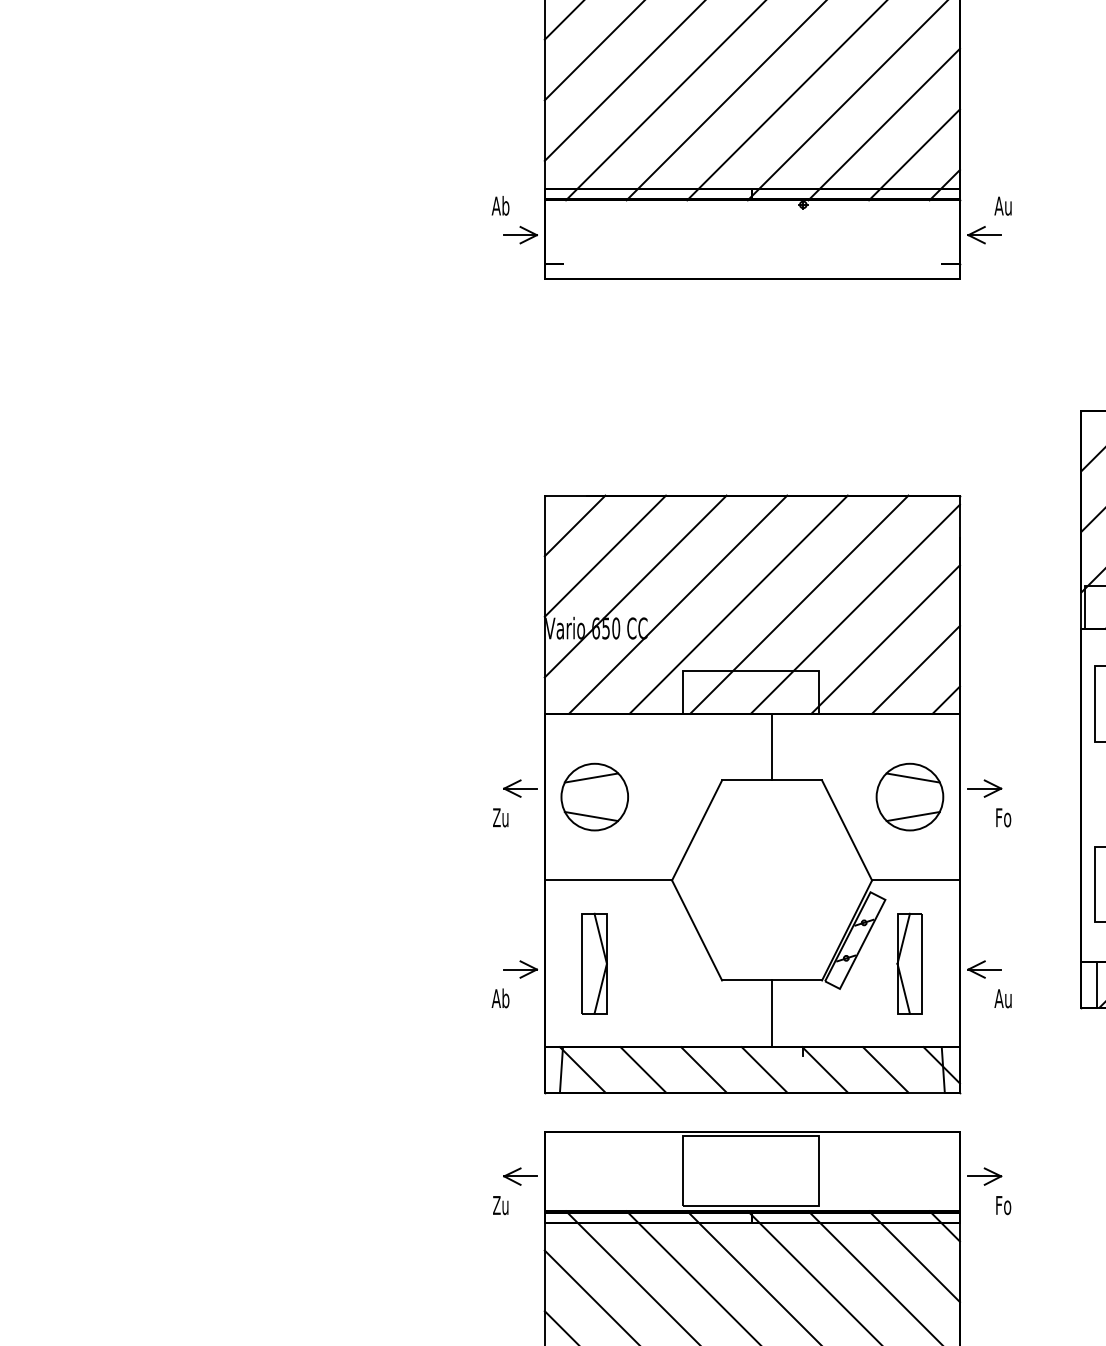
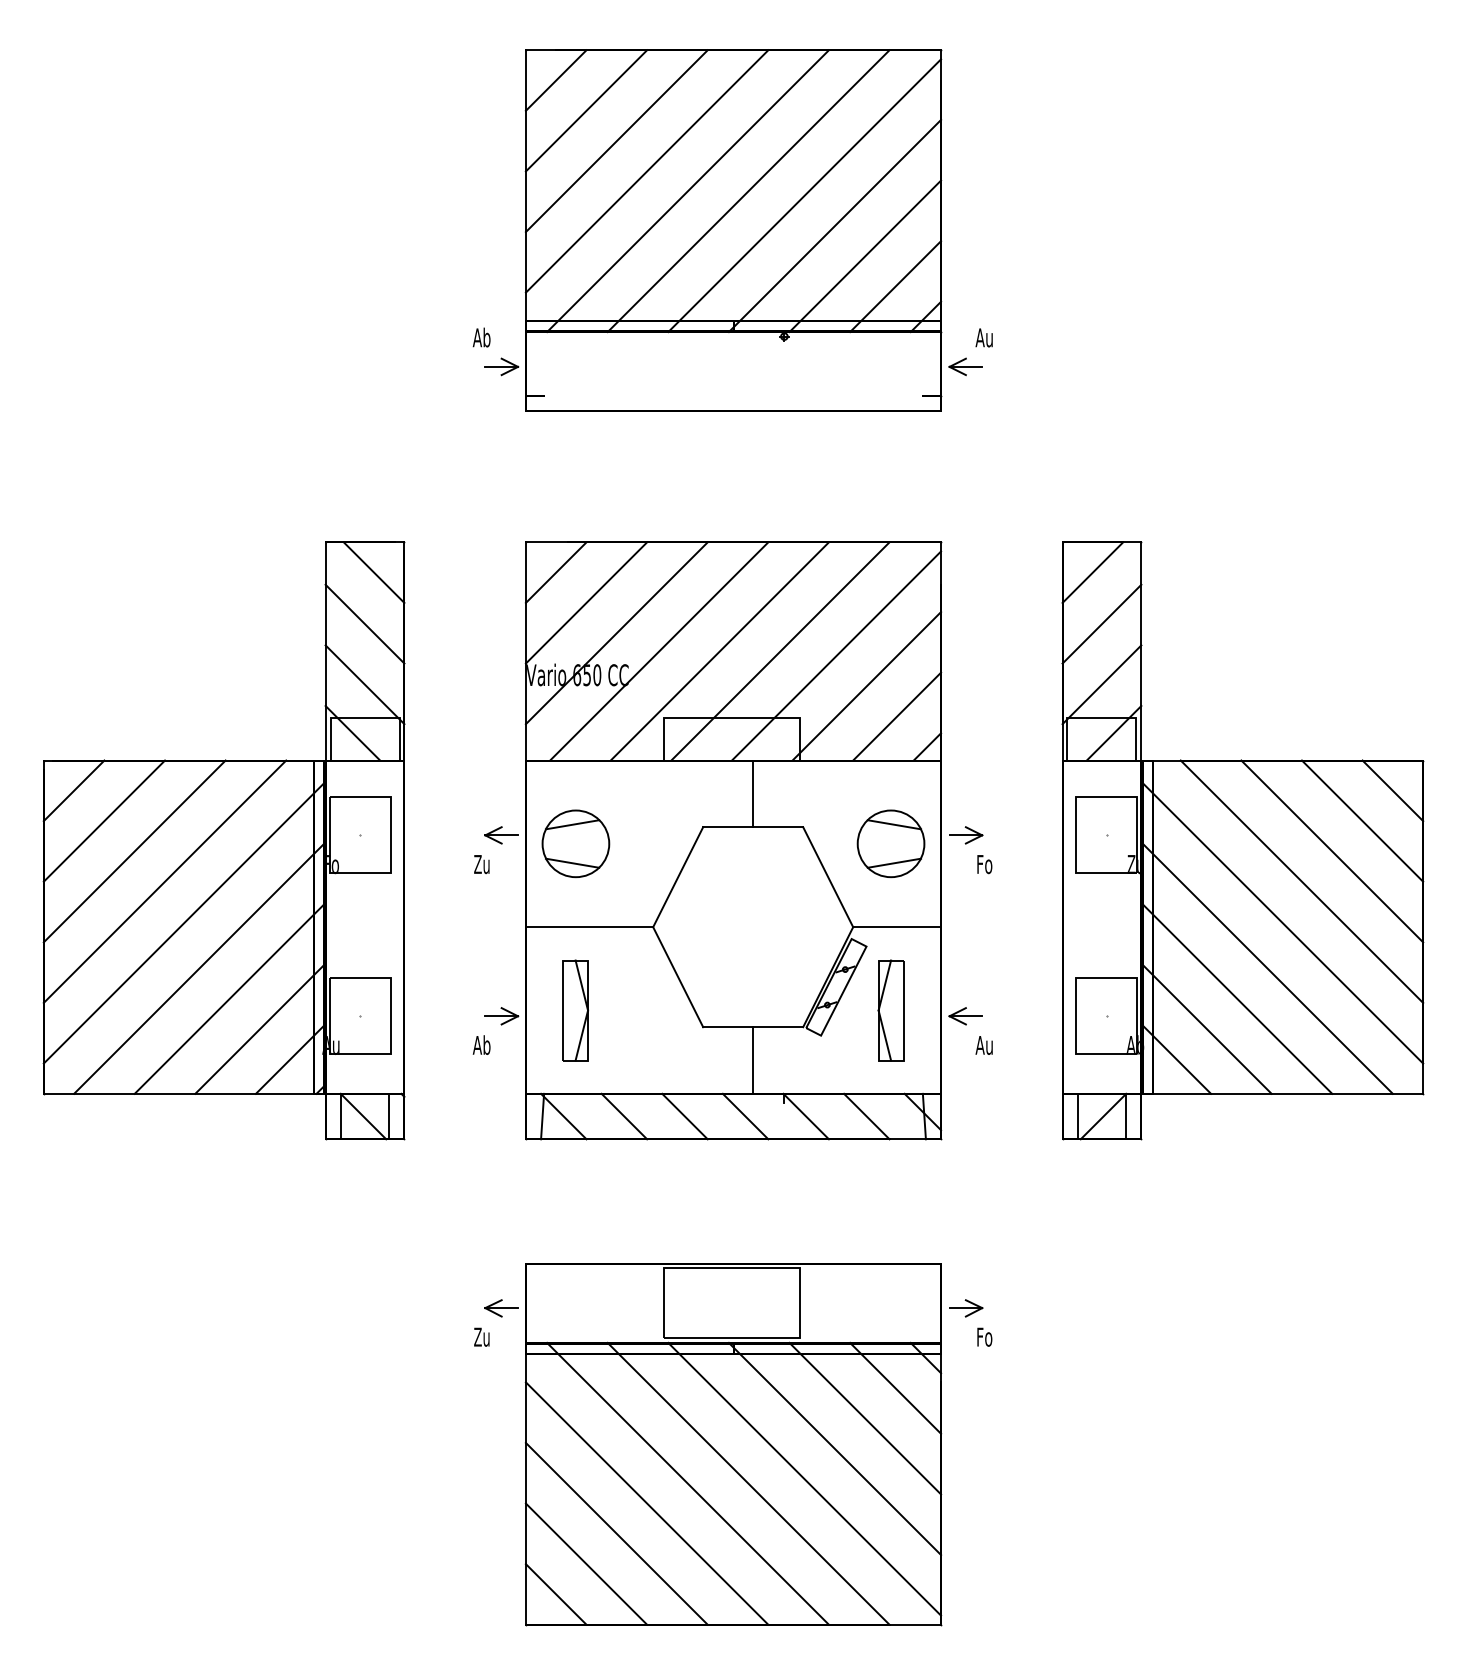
part: (242, 708) -> (223, 840), added
part: (751, 793) -> (732, 840), moved

